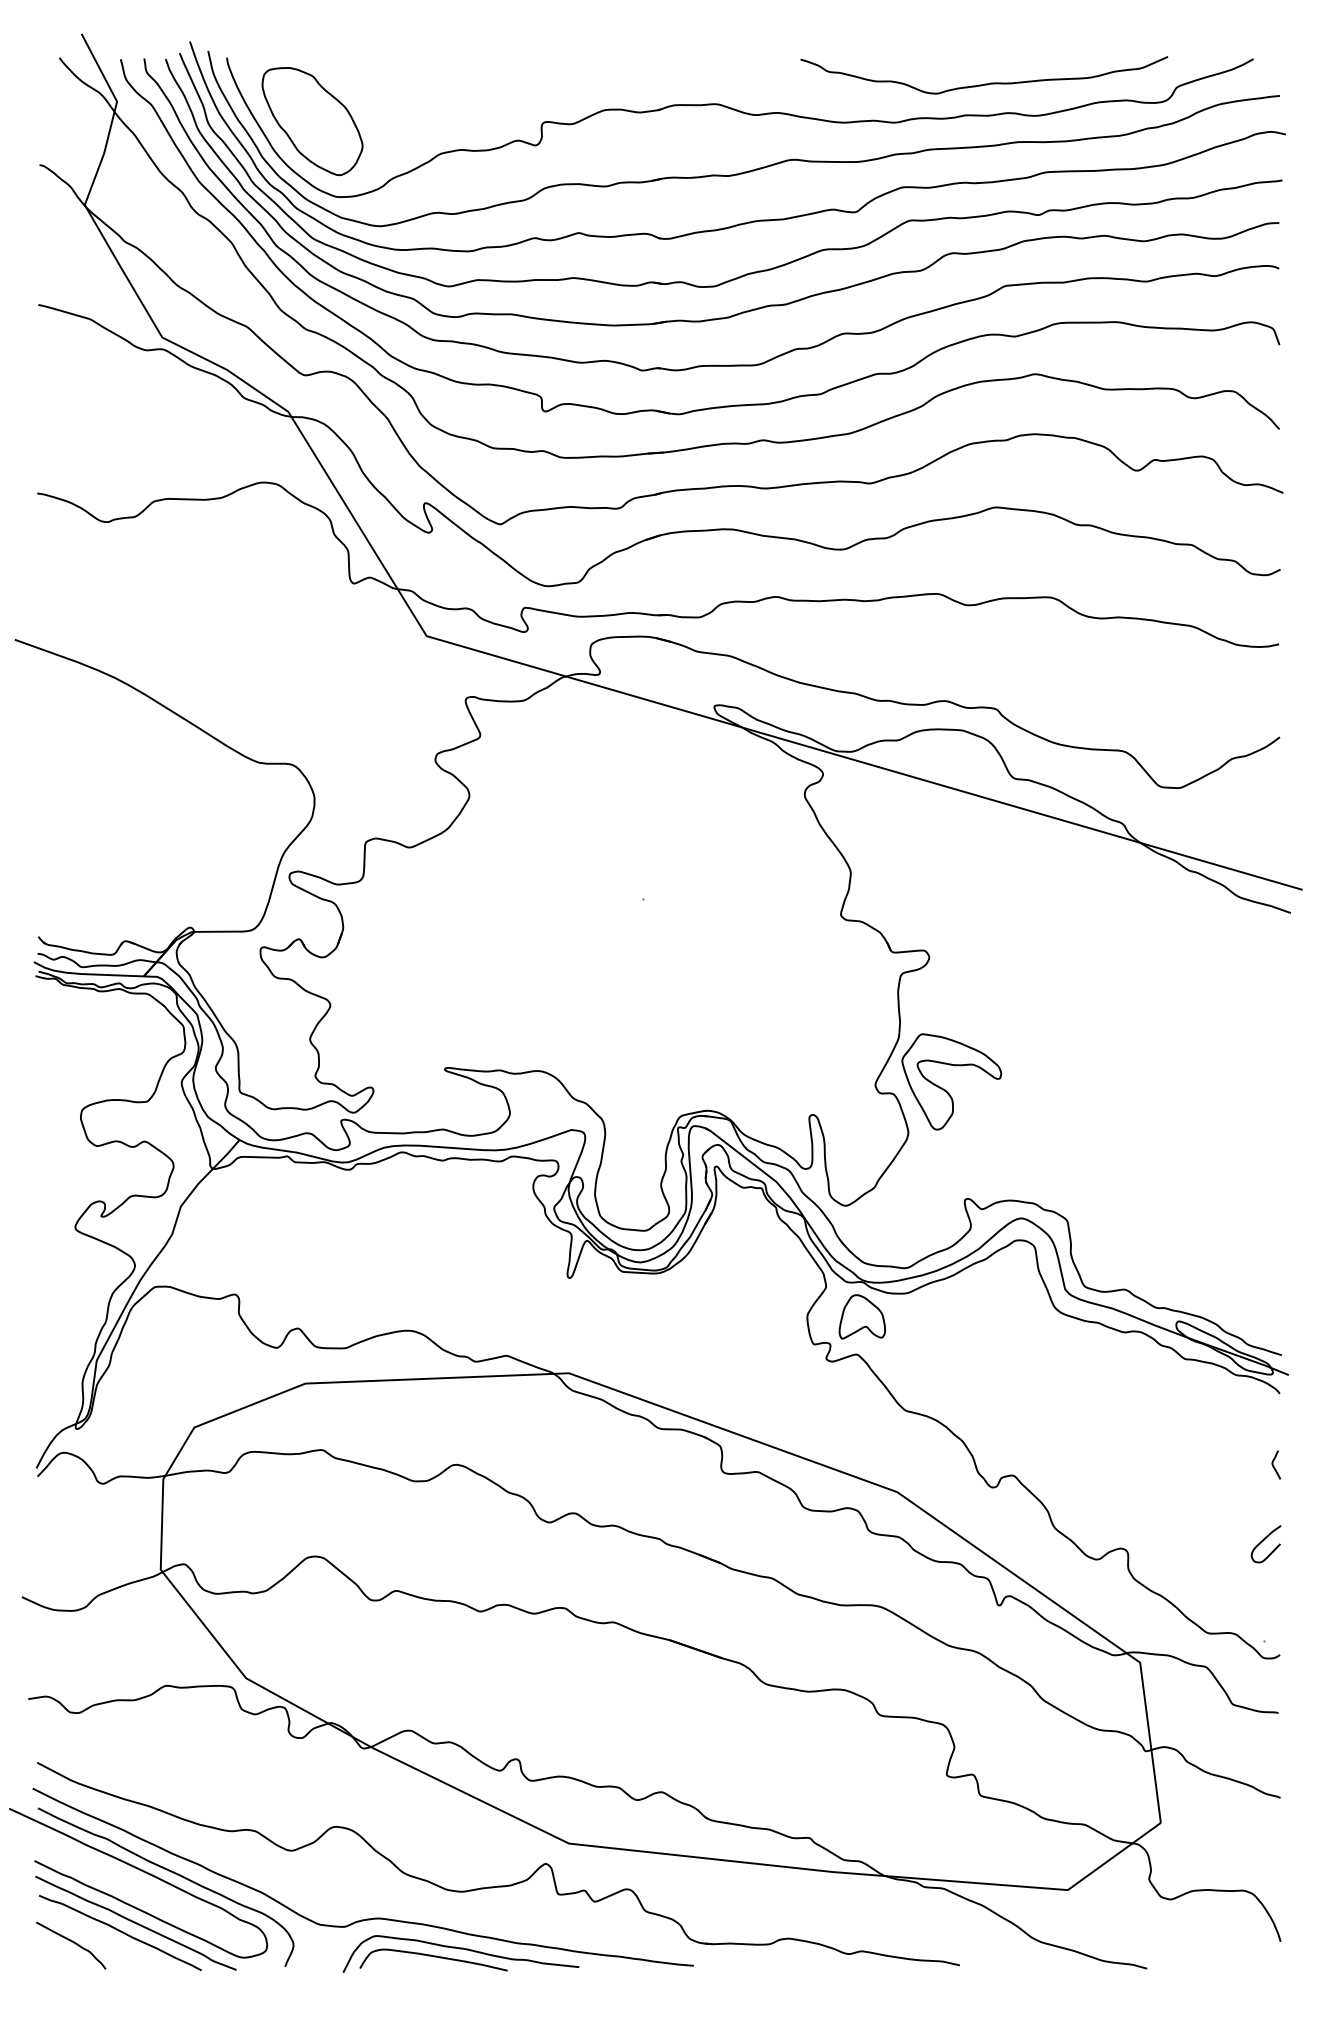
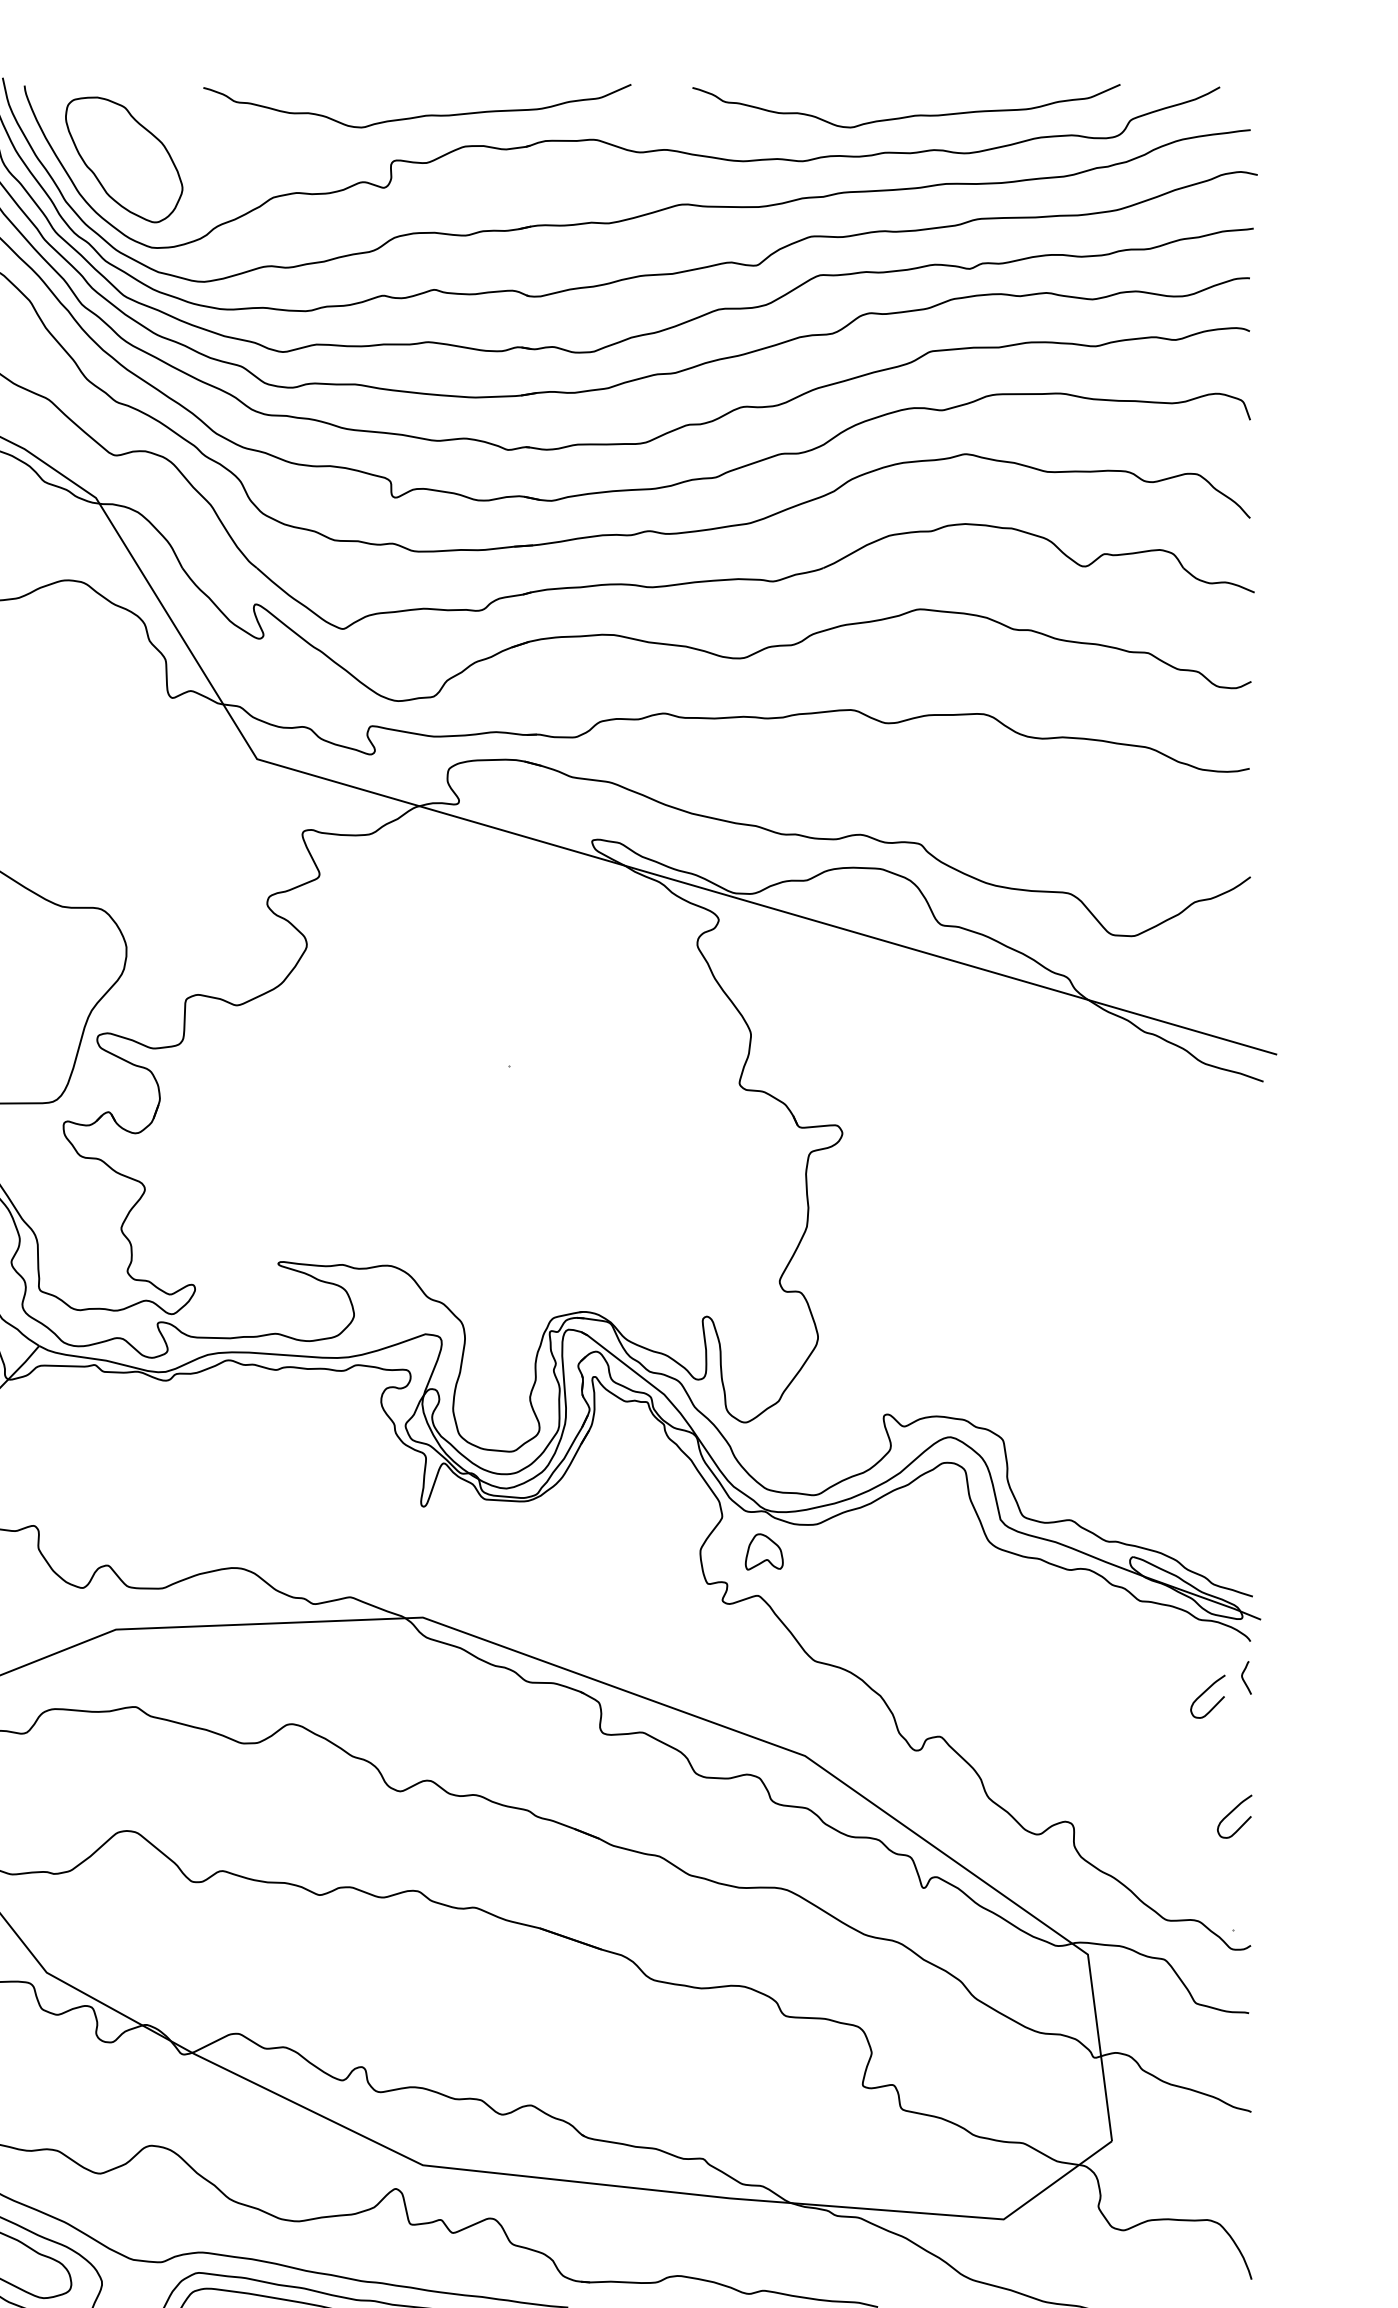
curve: (564, 83) -> (417, 115), added
part: (945, 1089) -> (861, 1287), removed
part: (861, 1316) -> (763, 1551), size x0.7
curve: (1240, 1438) -> (1204, 1693), added
curve: (1274, 1466) -> (1244, 1679), moved

